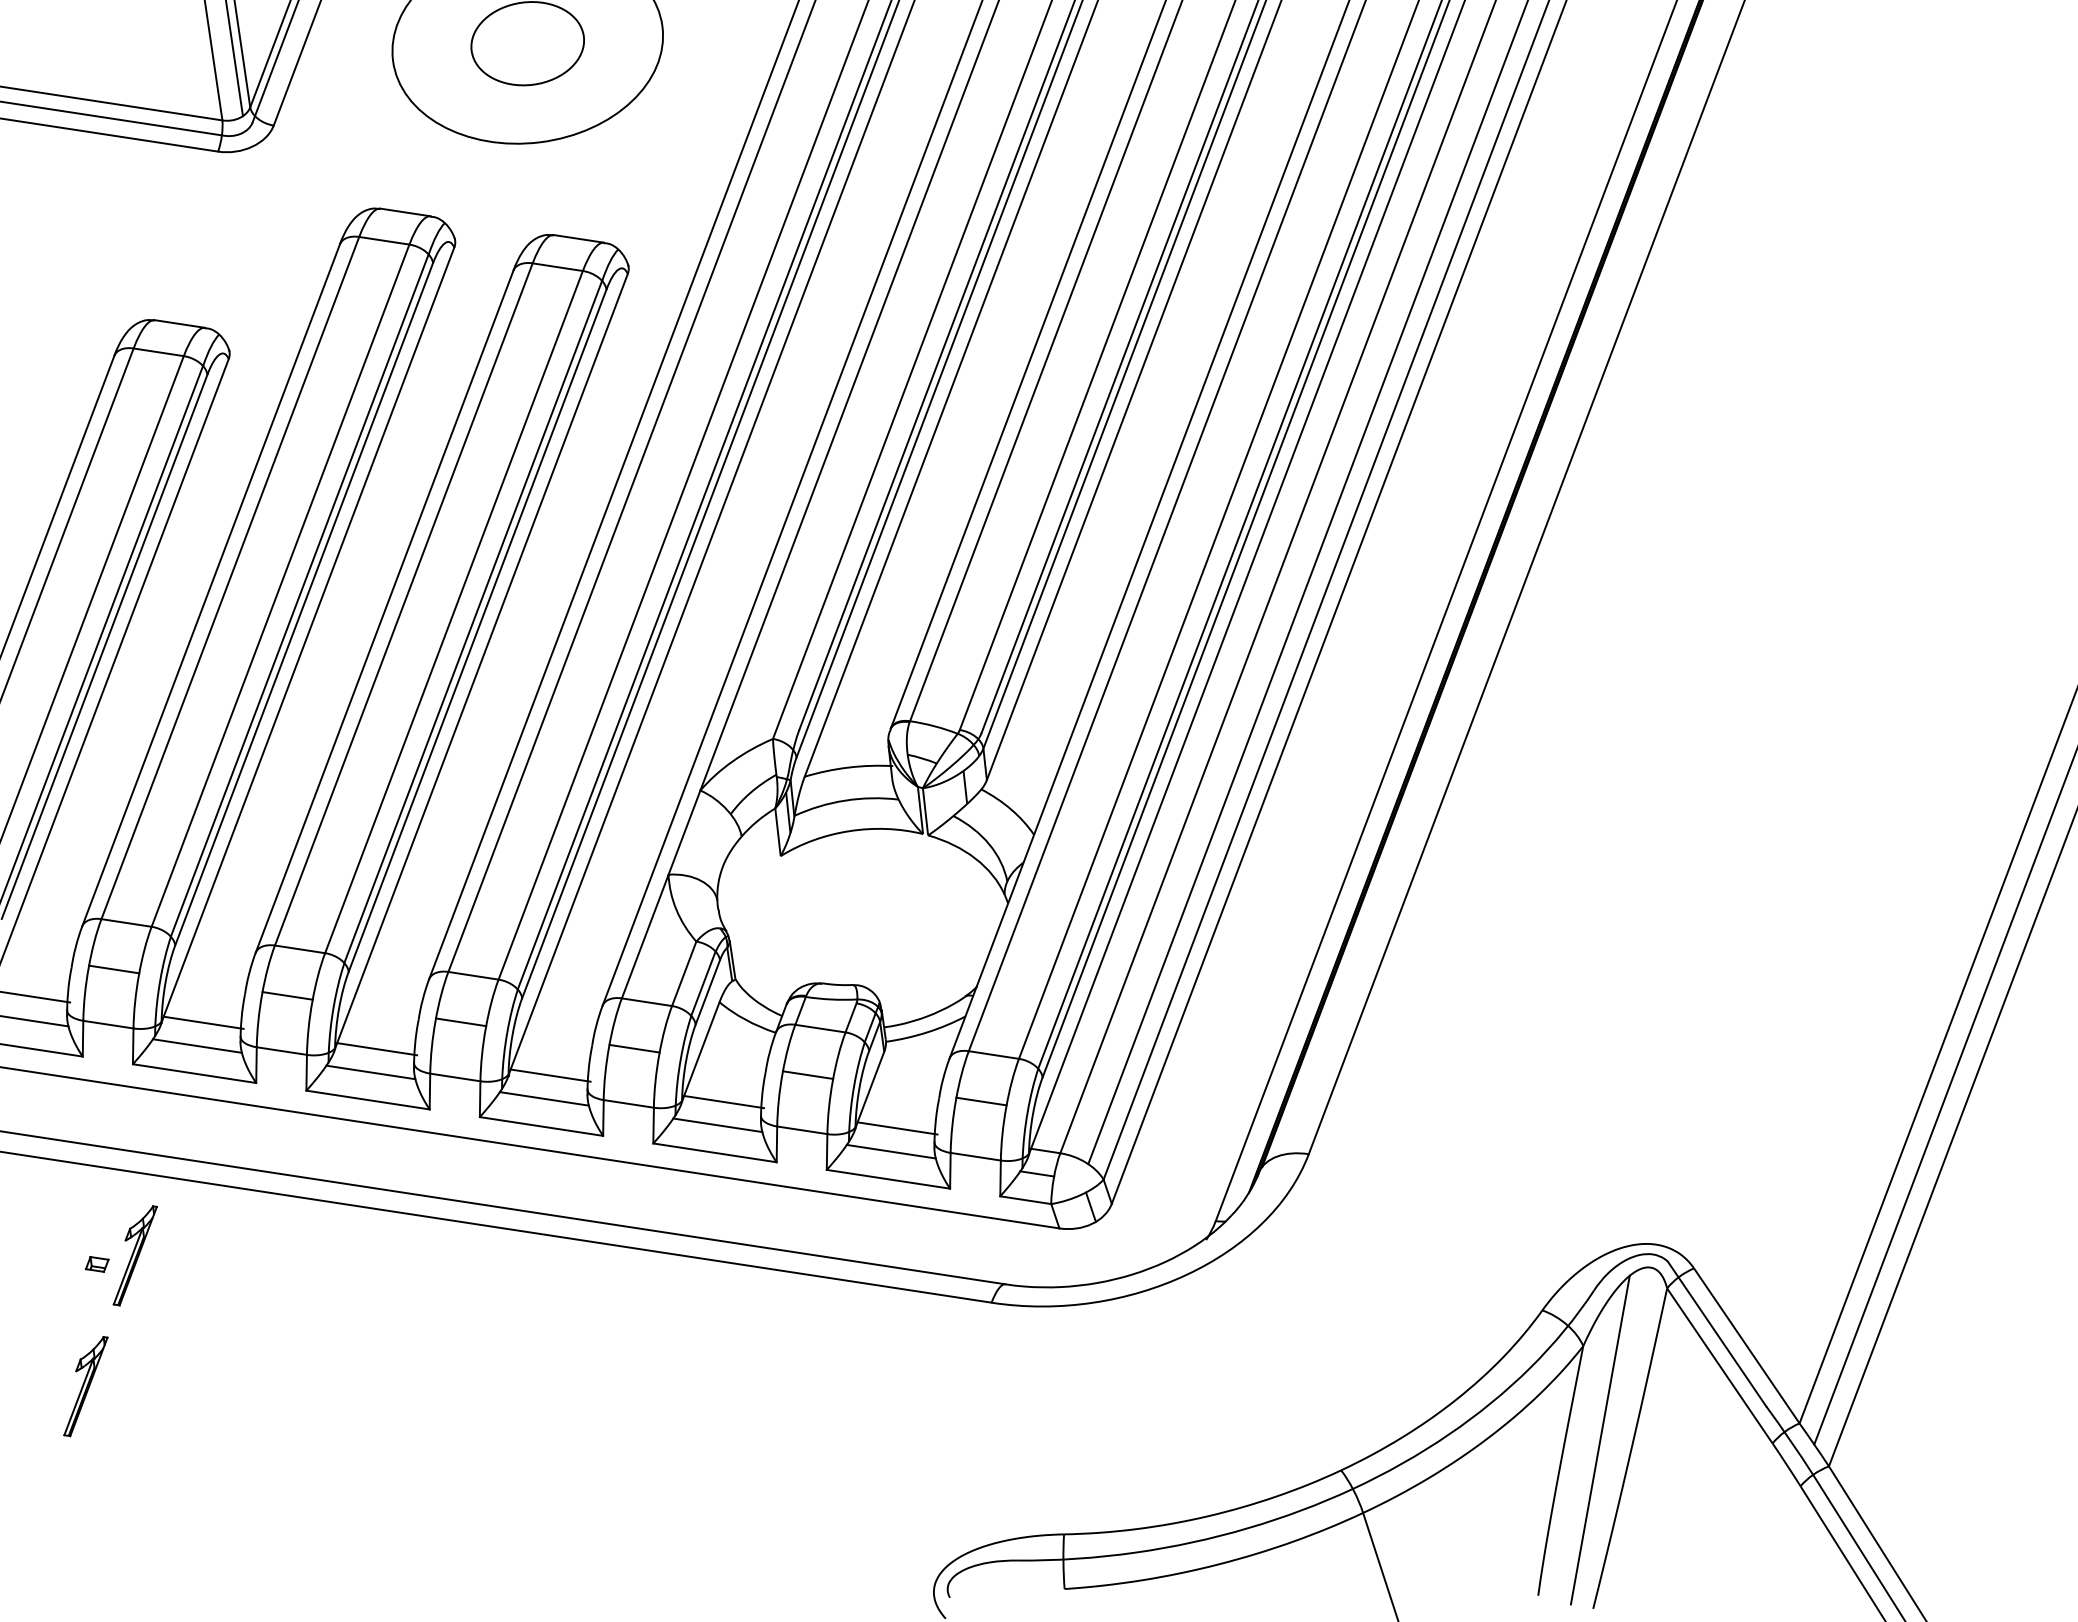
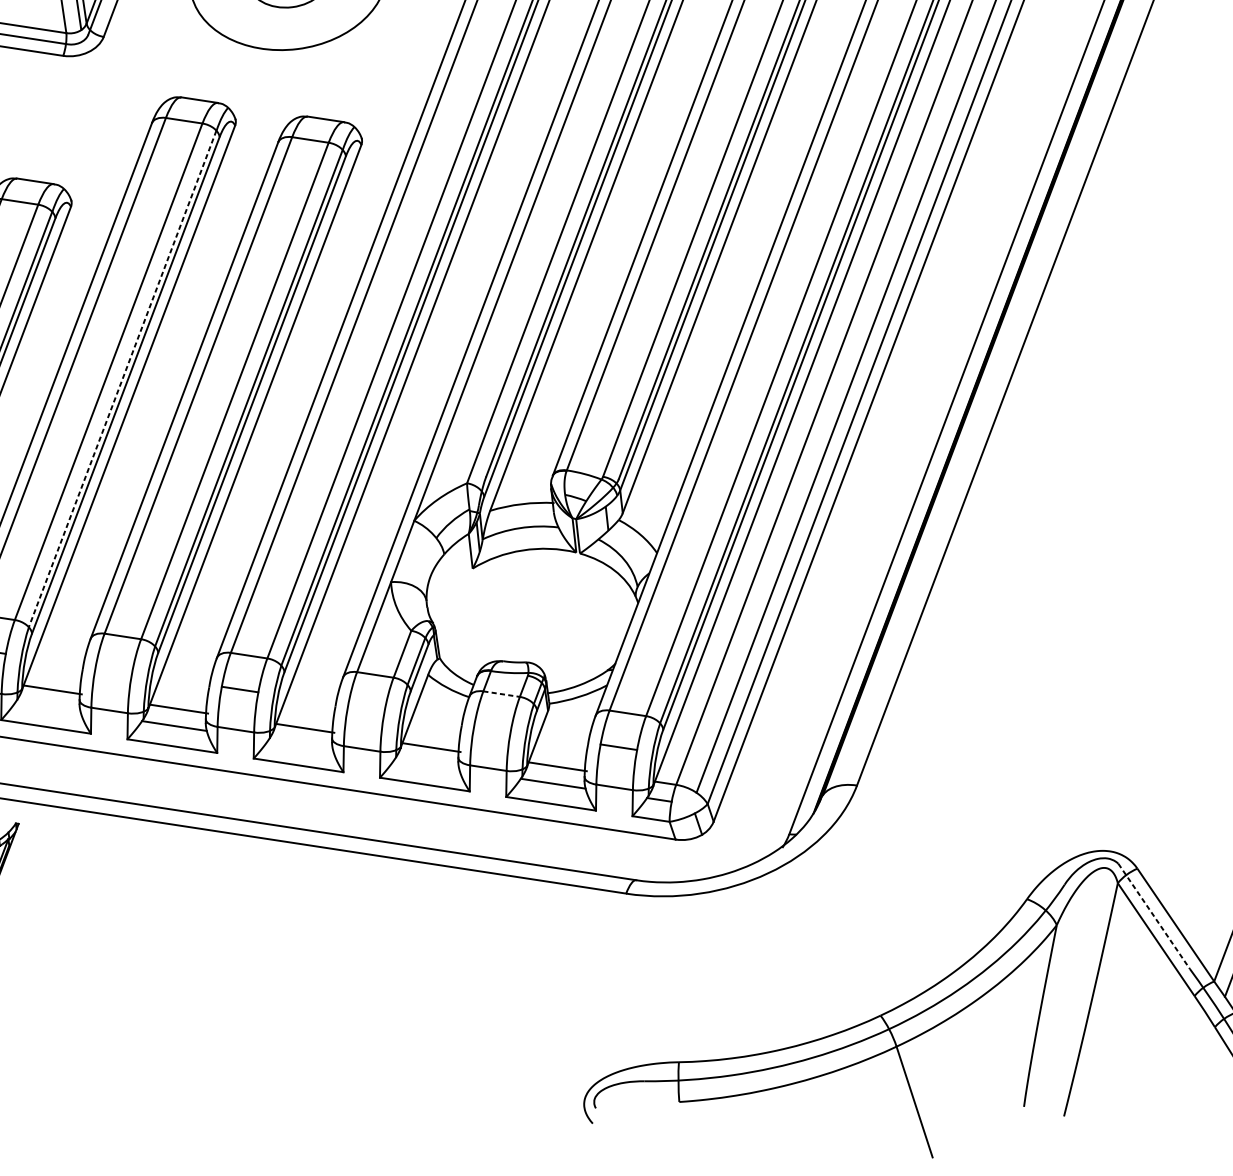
line: (299, 595) -> (122, 378), solid -> dashed
line: (287, 995) -> (113, 670), removed
line: (820, 1028) -> (501, 694), solid -> dashed
line: (196, 1045) -> (47, 706), removed
line: (634, 1048) -> (366, 708), removed
line: (807, 1074) -> (492, 727), removed
line: (543, 1098) -> (300, 745), removed
line: (717, 1125) -> (426, 764), removed
line: (1717, 1334) -> (1154, 916), solid -> dashed
line: (1599, 1439) -> (1068, 993), removed

